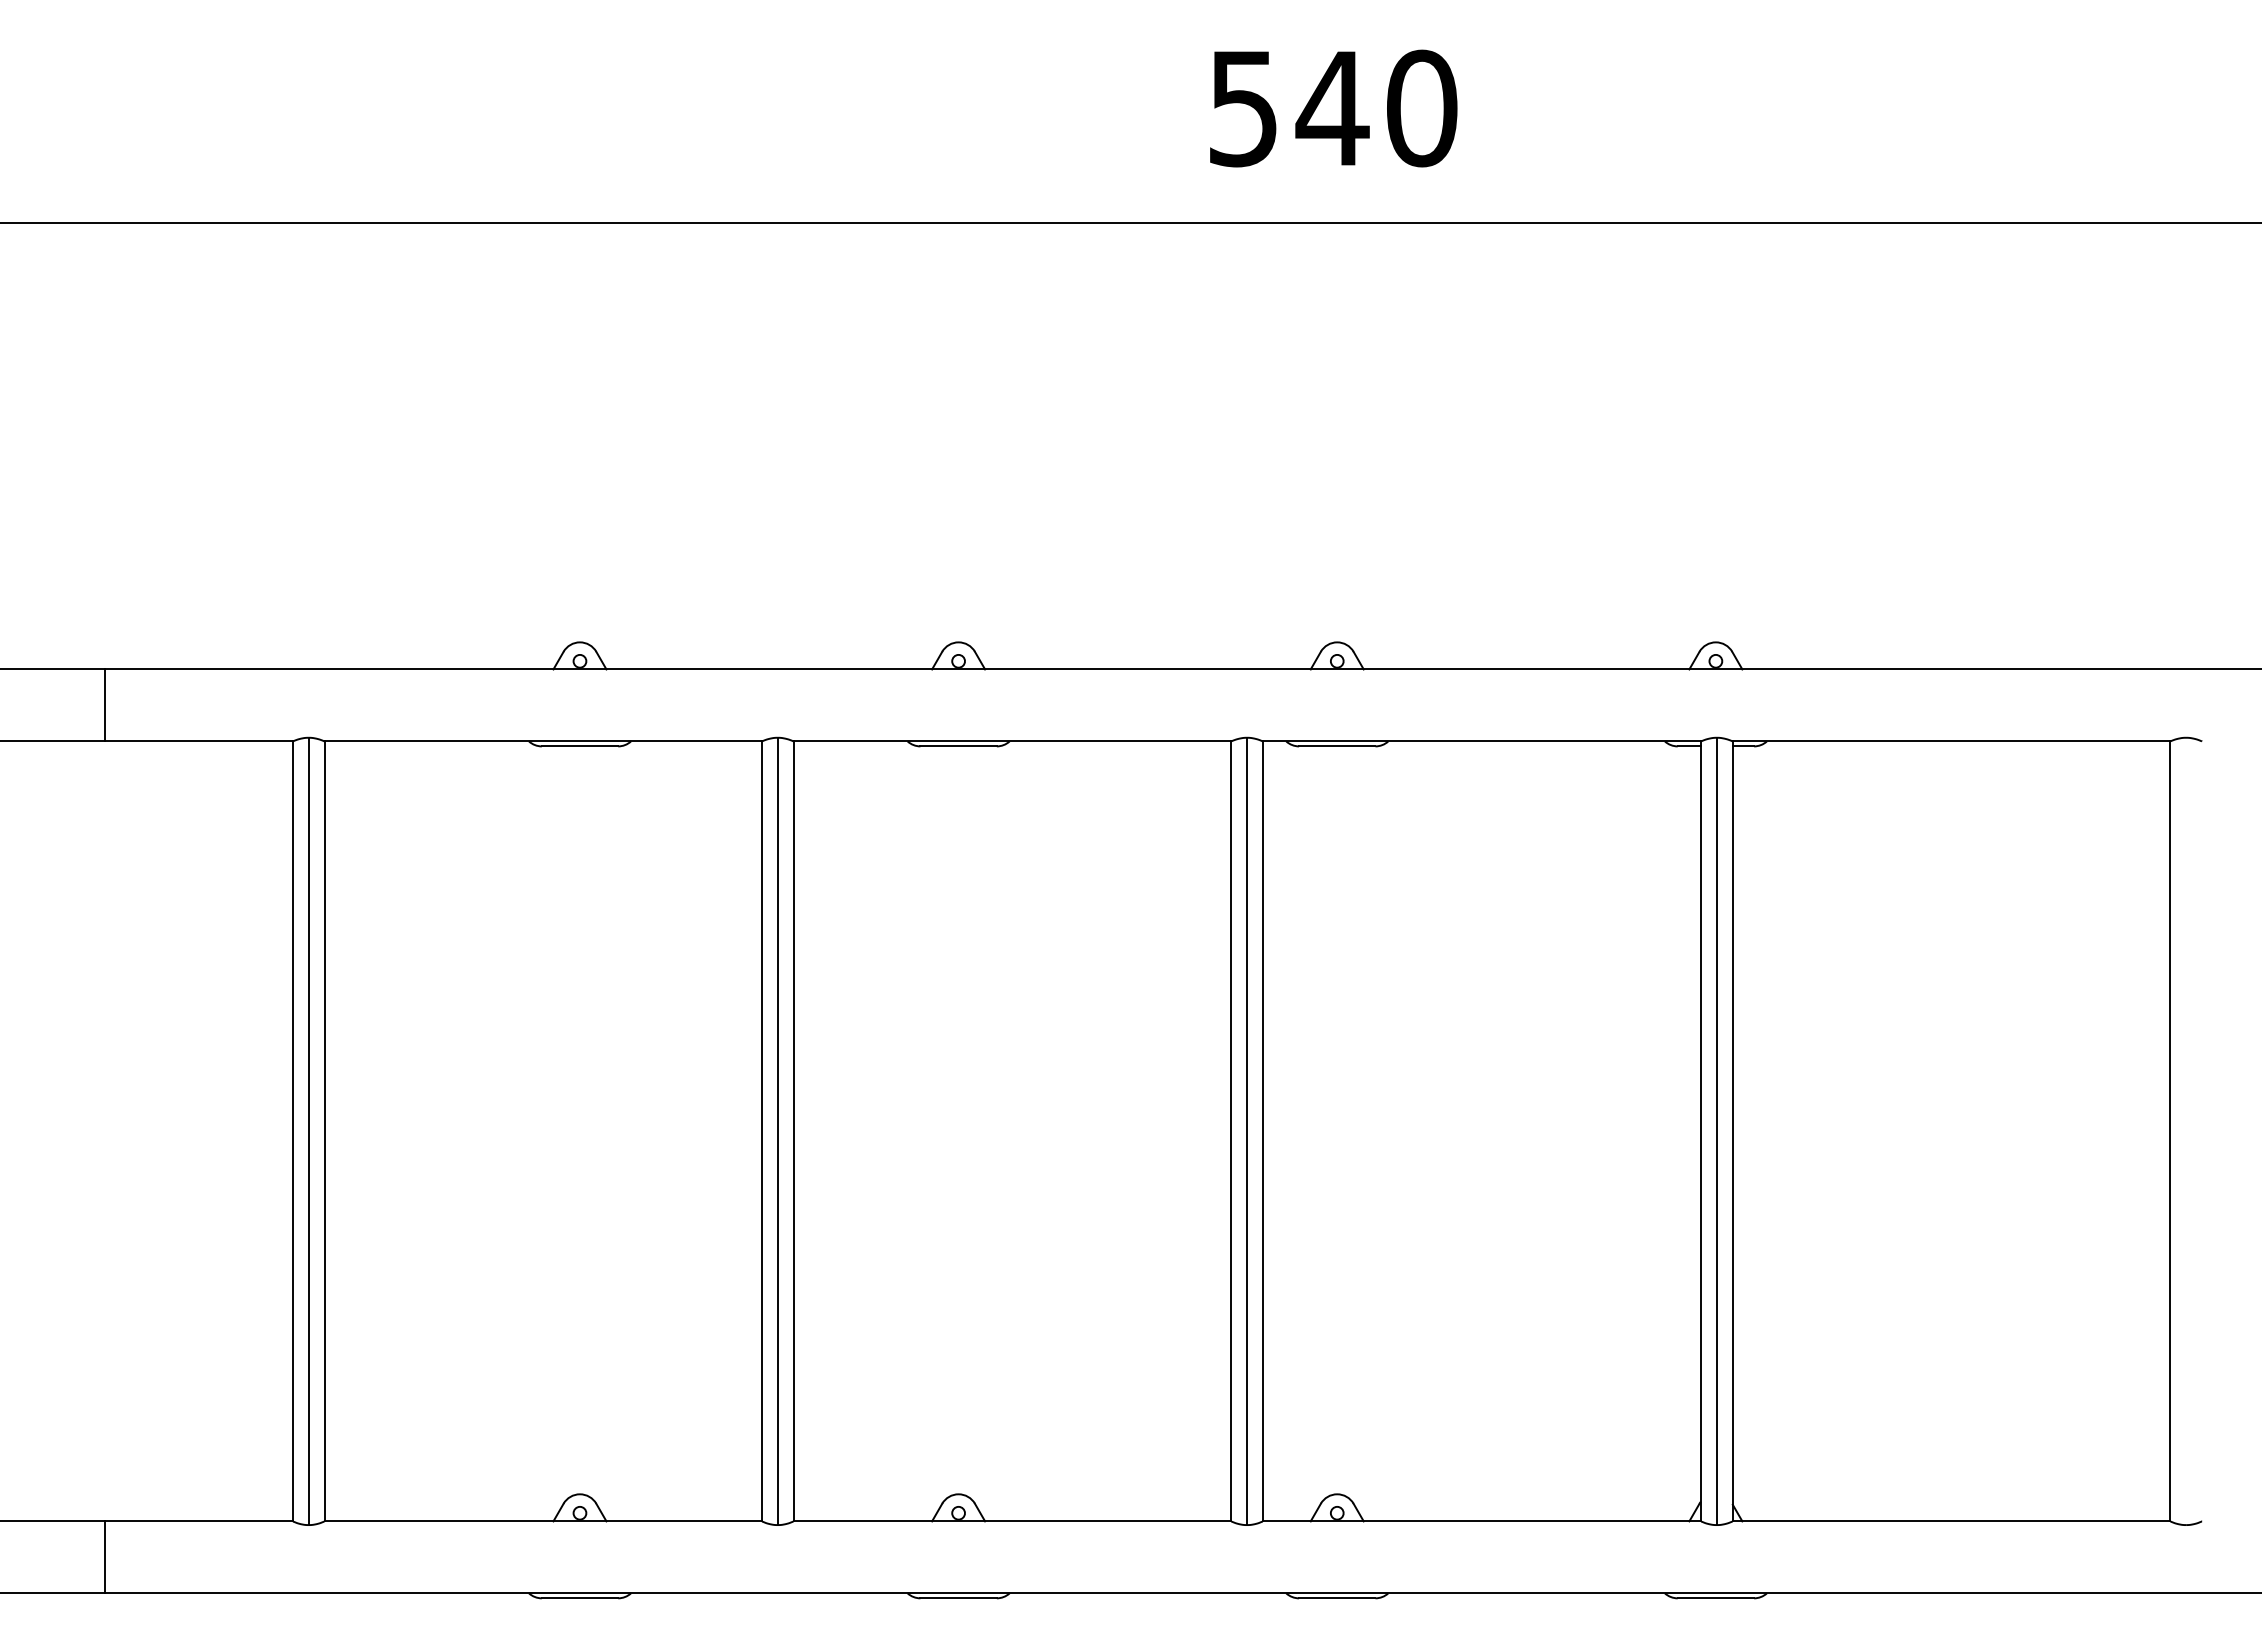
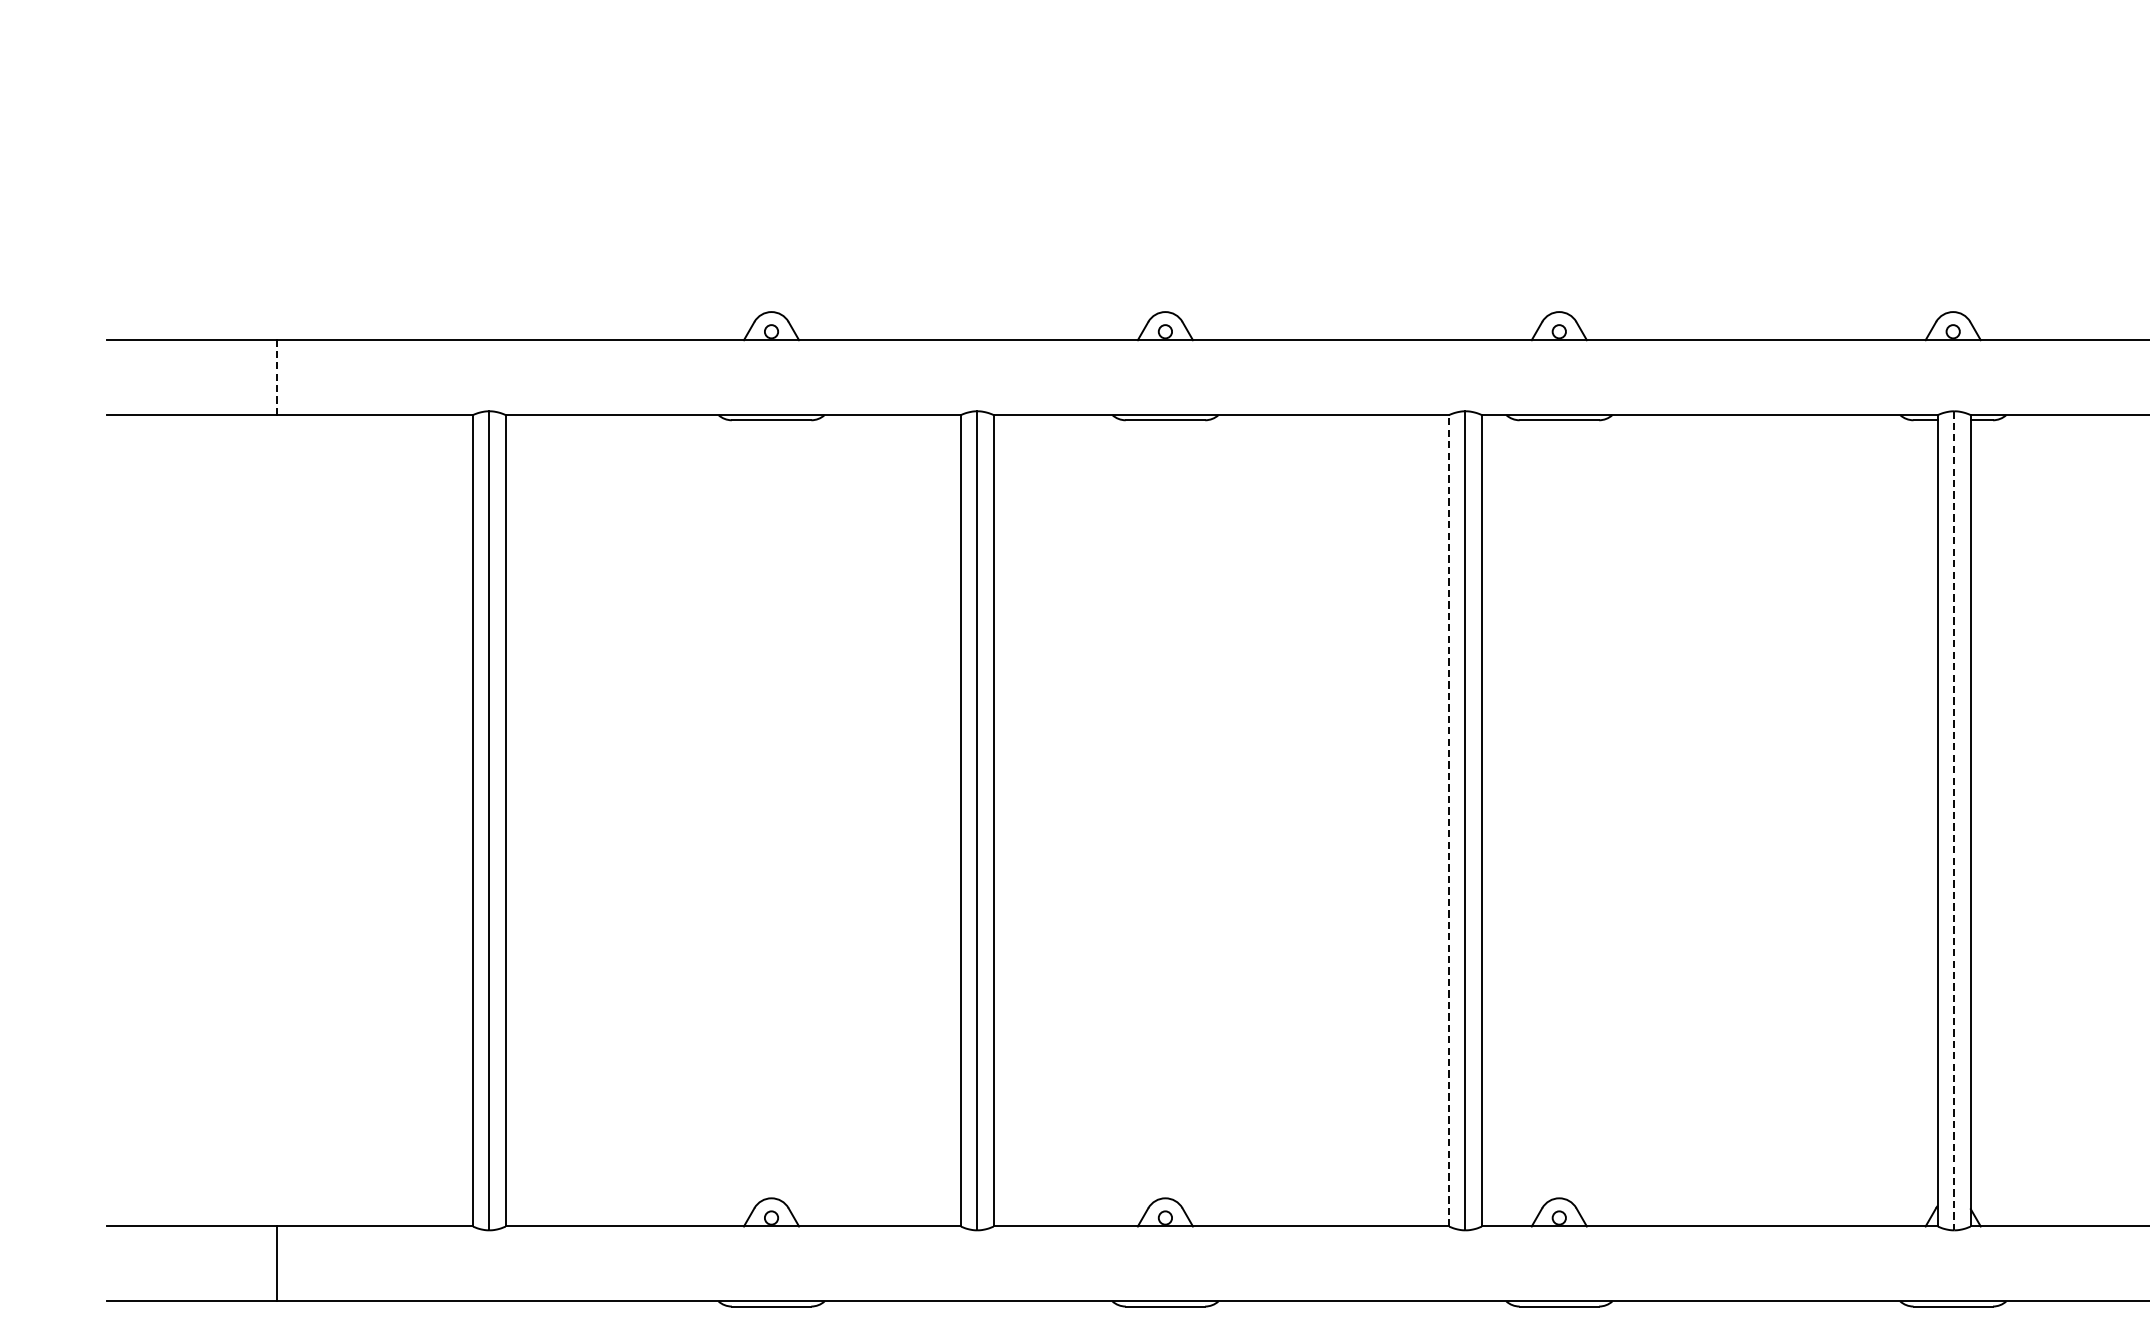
line: (104, 704) -> (276, 376), solid -> dashed
line: (1231, 1131) -> (1449, 820), solid -> dashed
line: (1716, 1131) -> (1953, 820), solid -> dashed

